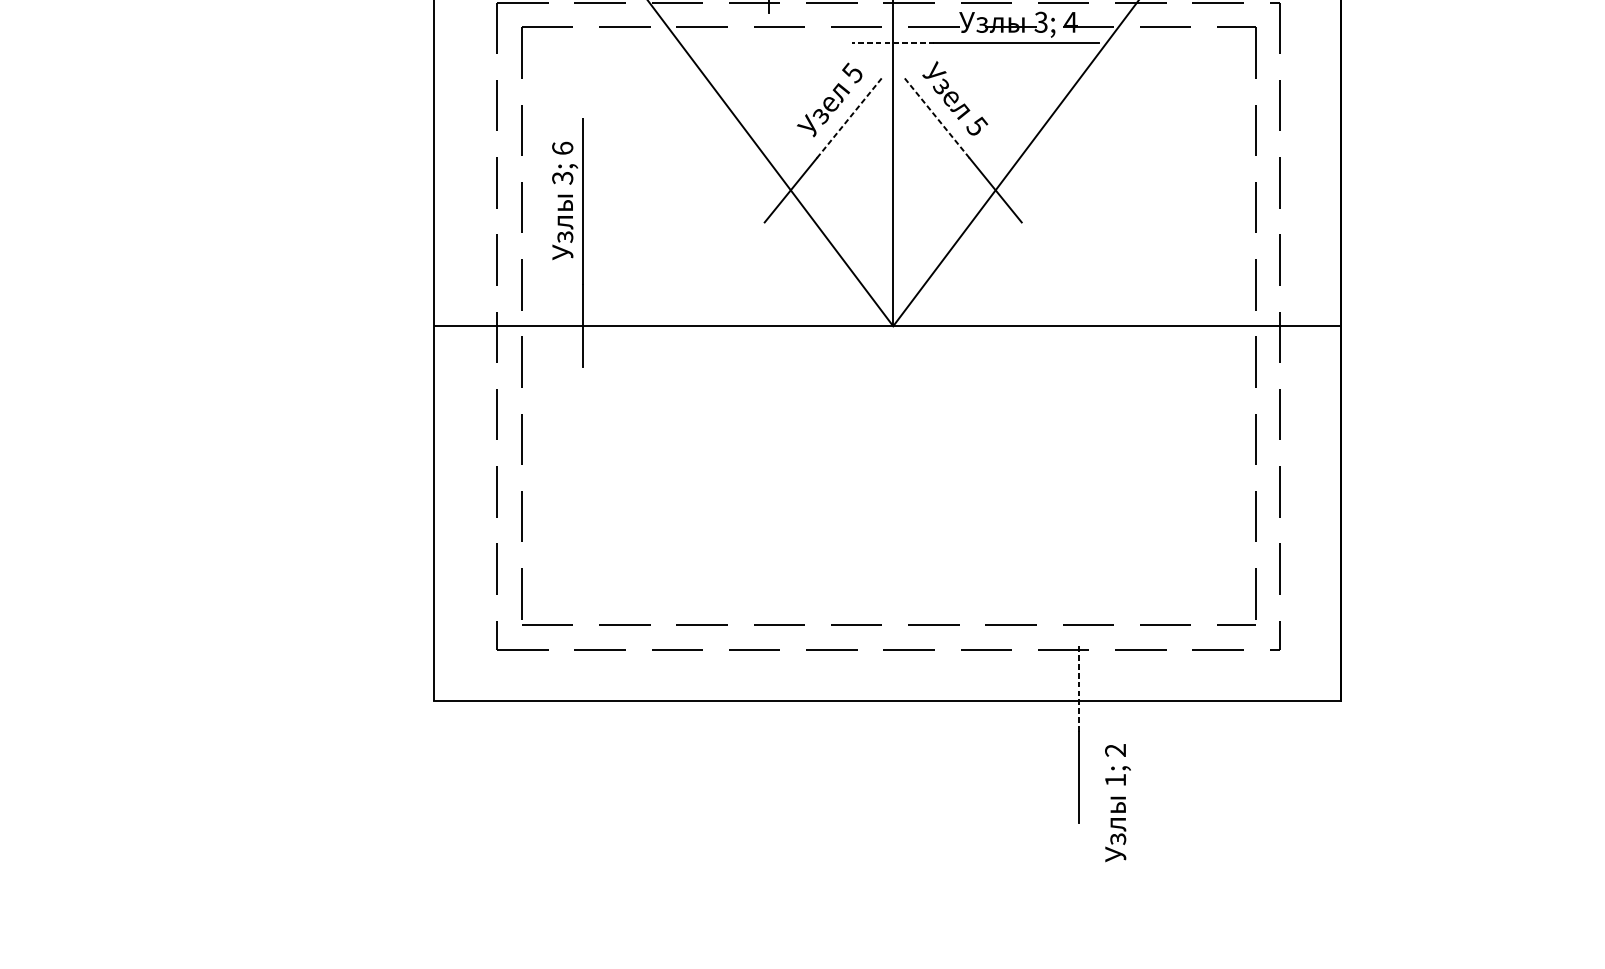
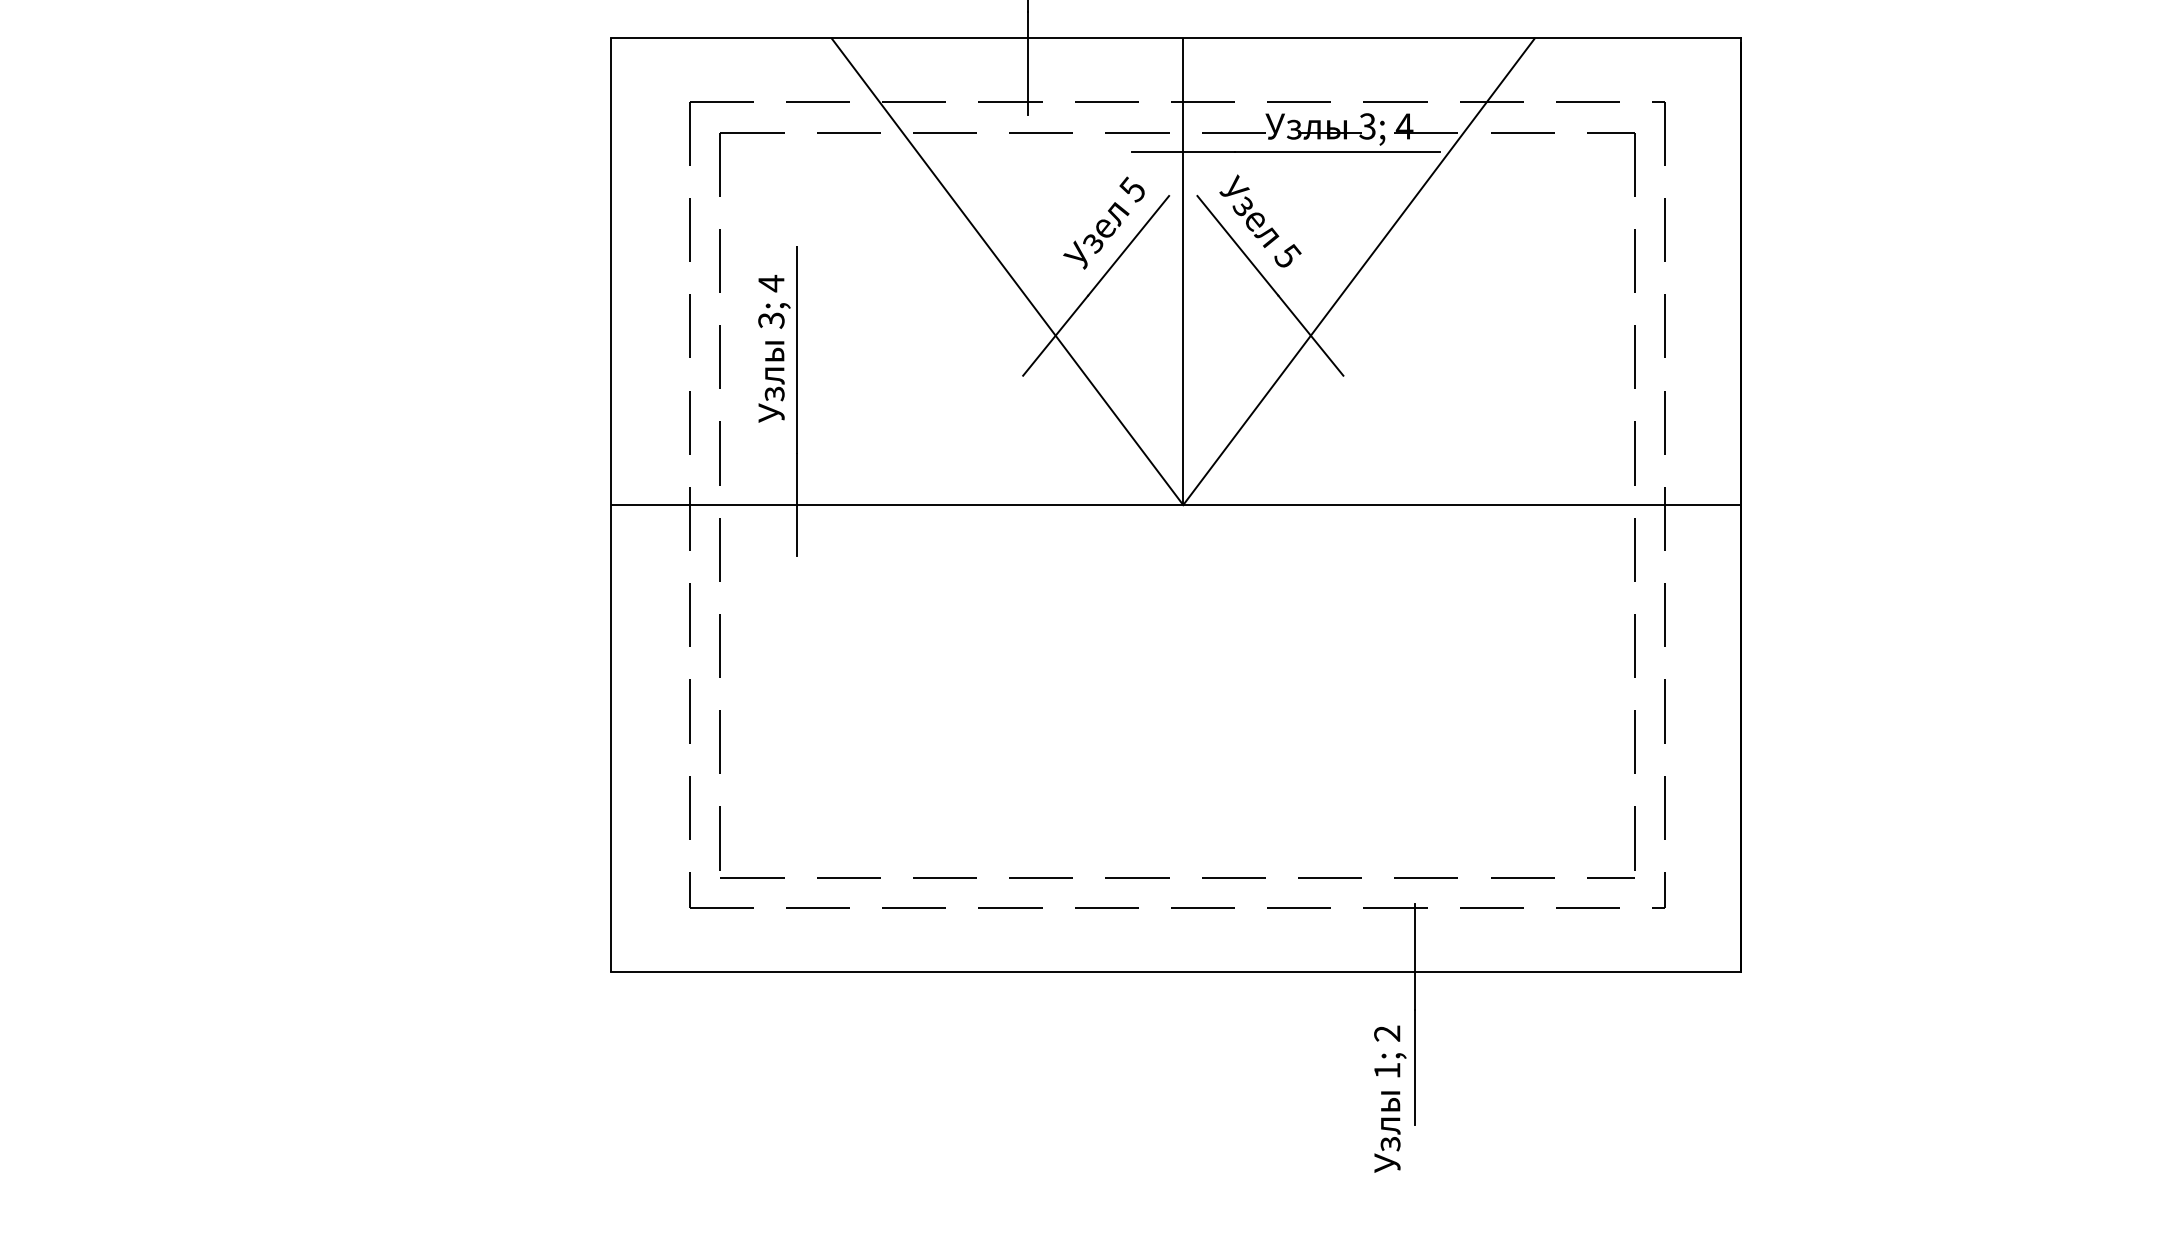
line: (892, 43) -> (1182, 152), dashed -> solid
line: (849, 117) -> (1128, 245), dashed -> solid
line: (936, 117) -> (1237, 245), dashed -> solid
text: (562, 148) -> (771, 283), 6 -> 4
line: (1078, 688) -> (1414, 956), dashed -> solid
text: (1118, 802) -> (1390, 1098), moved

